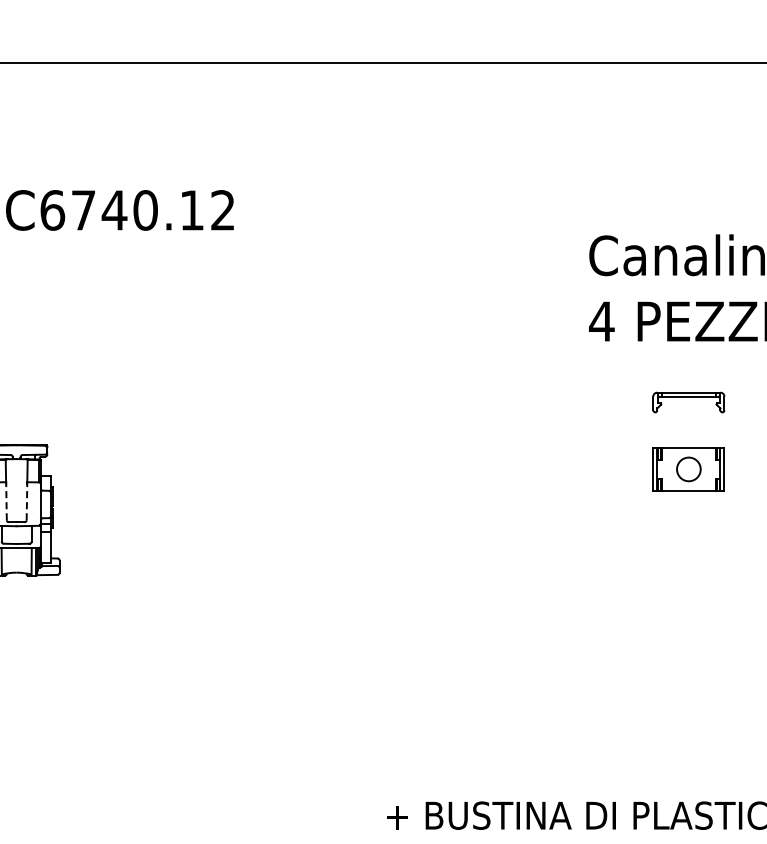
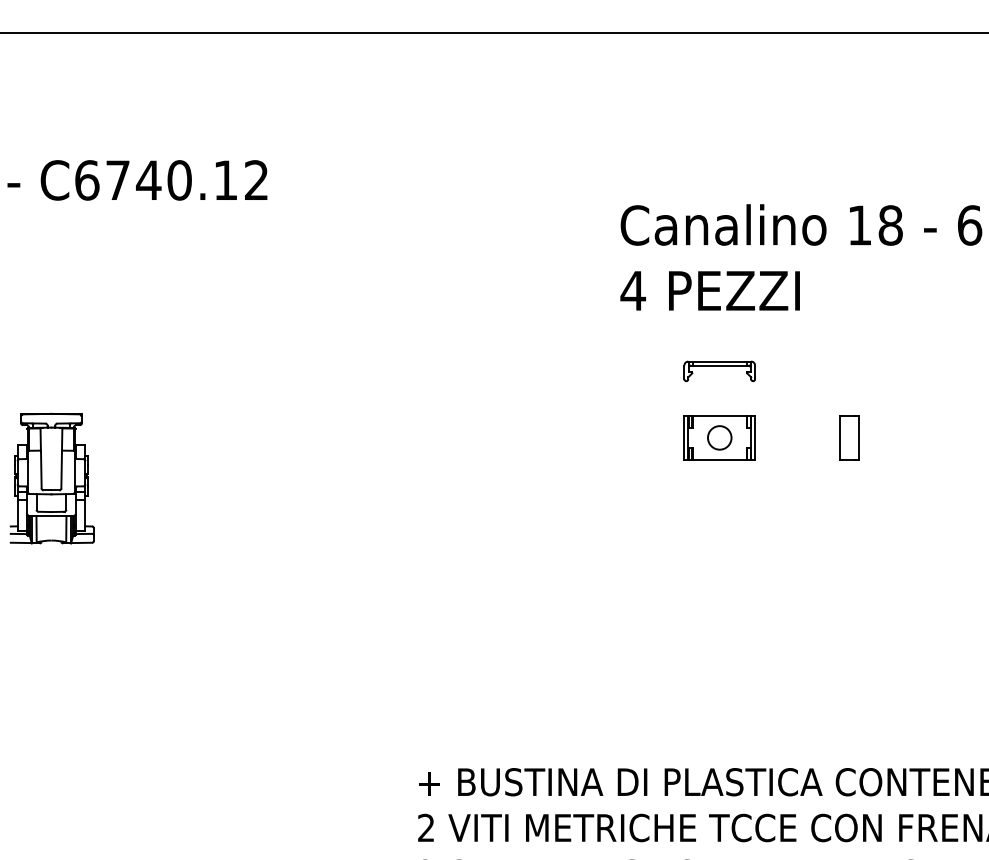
line: (6, 501) -> (41, 469), dashed -> solid
line: (26, 501) -> (61, 469), dashed -> solid

